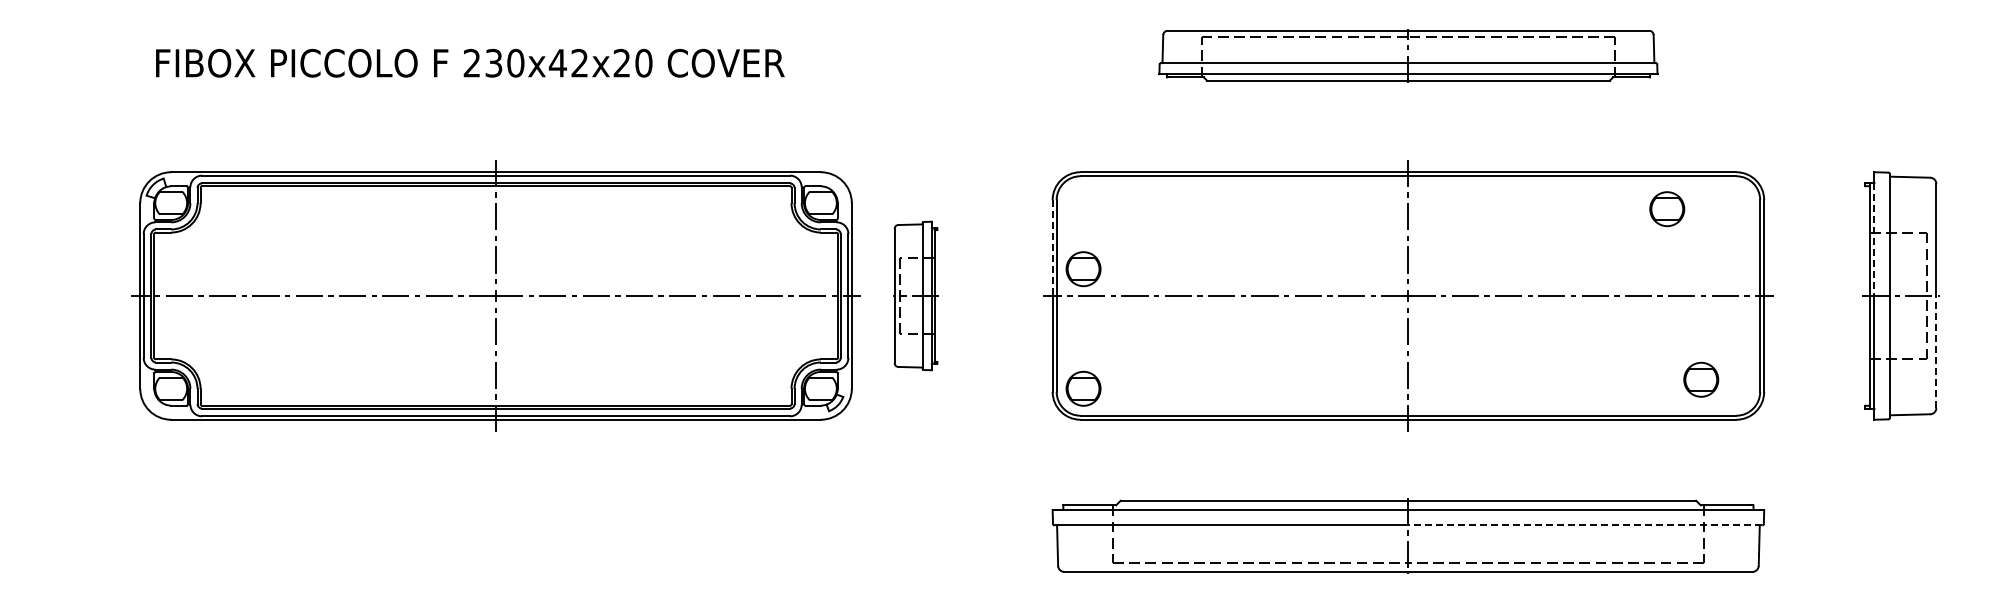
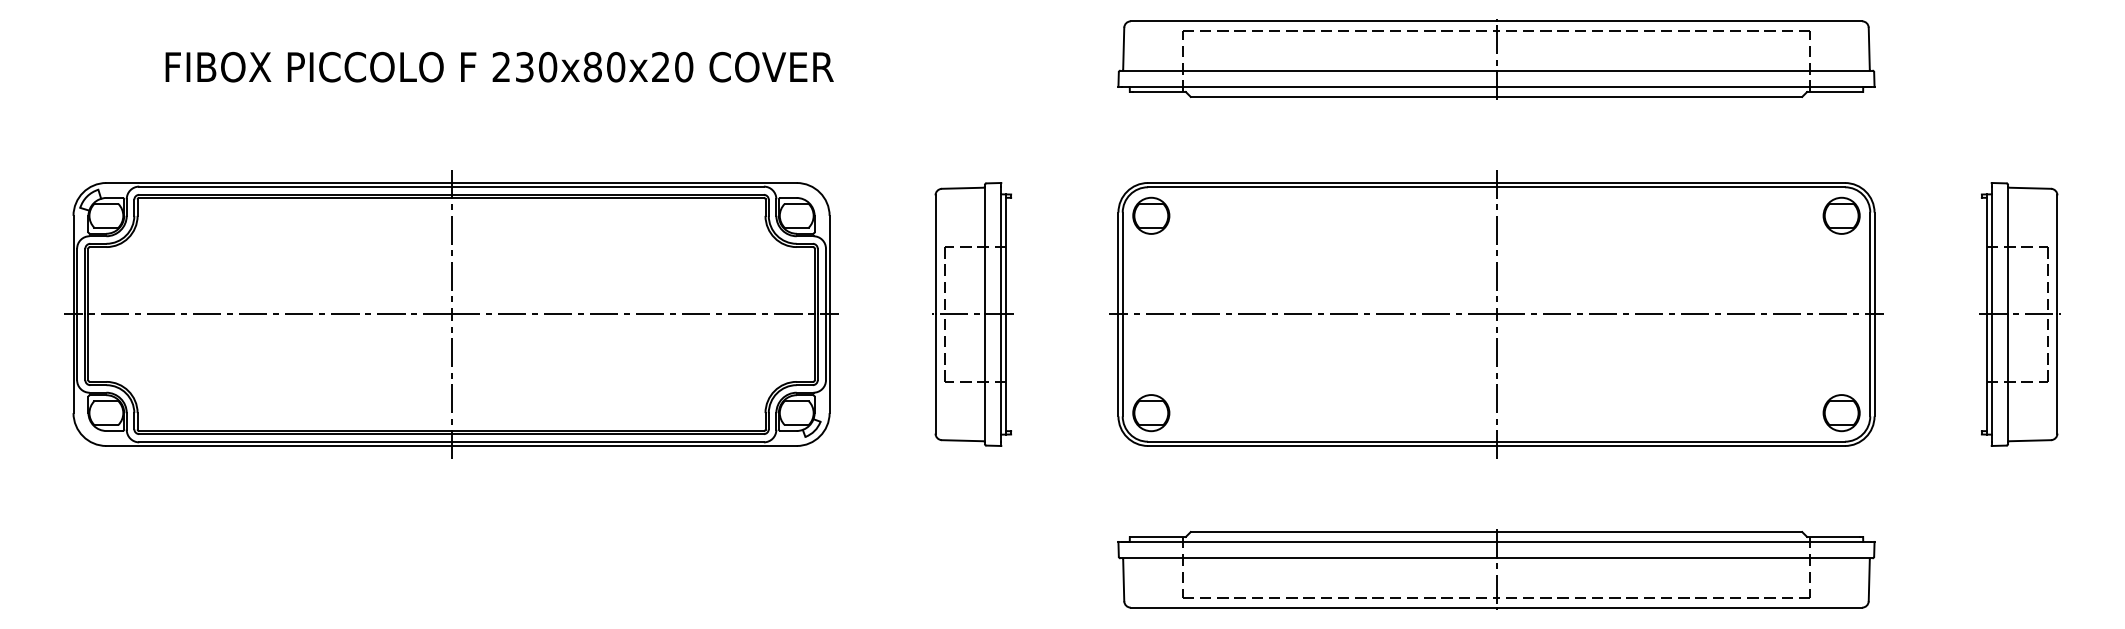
part: (1408, 55) -> (1496, 58), size x1.43
text: (568, 62) -> (603, 66), 230x42x20 -> 230x80x20
part: (1667, 209) -> (1841, 216), moved
line: (1874, 239) -> (1991, 254), dashed -> solid
line: (1052, 248) -> (1118, 264), dashed -> solid
part: (1083, 269) -> (1151, 216), moved
part: (495, 295) -> (450, 313), moved
part: (915, 295) -> (972, 313), size x1.67
line: (1936, 351) -> (2057, 373), dashed -> solid
part: (1701, 379) -> (1841, 412), moved
line: (1585, 525) -> (1684, 558), dashed -> solid

